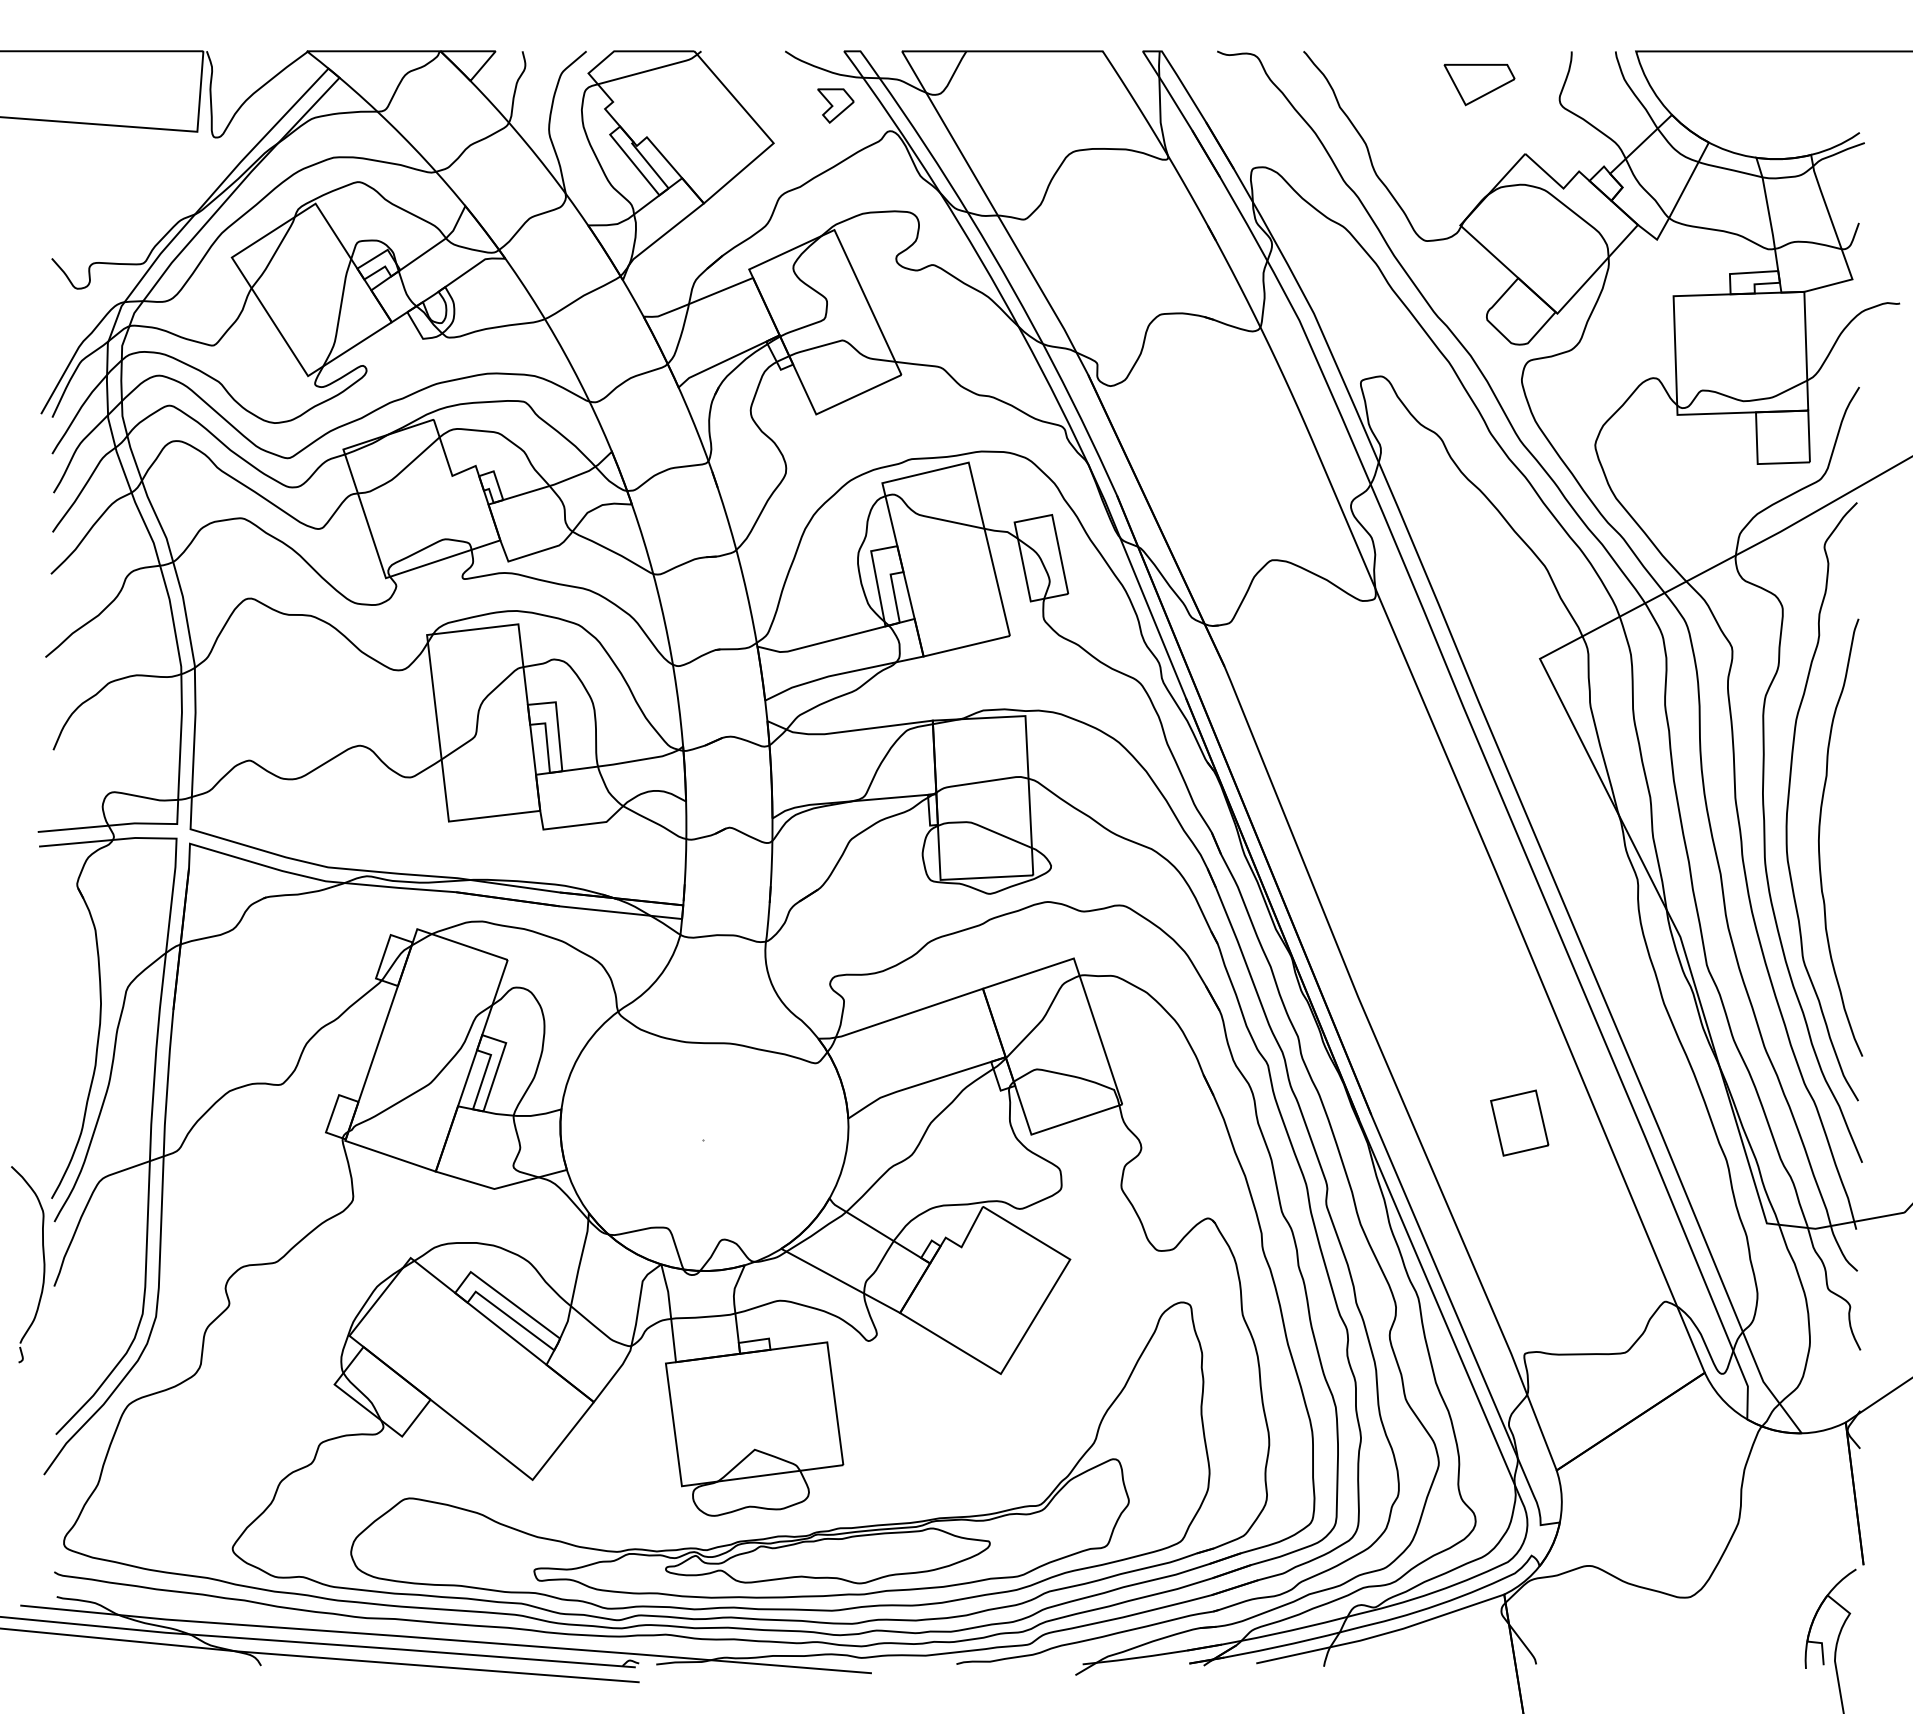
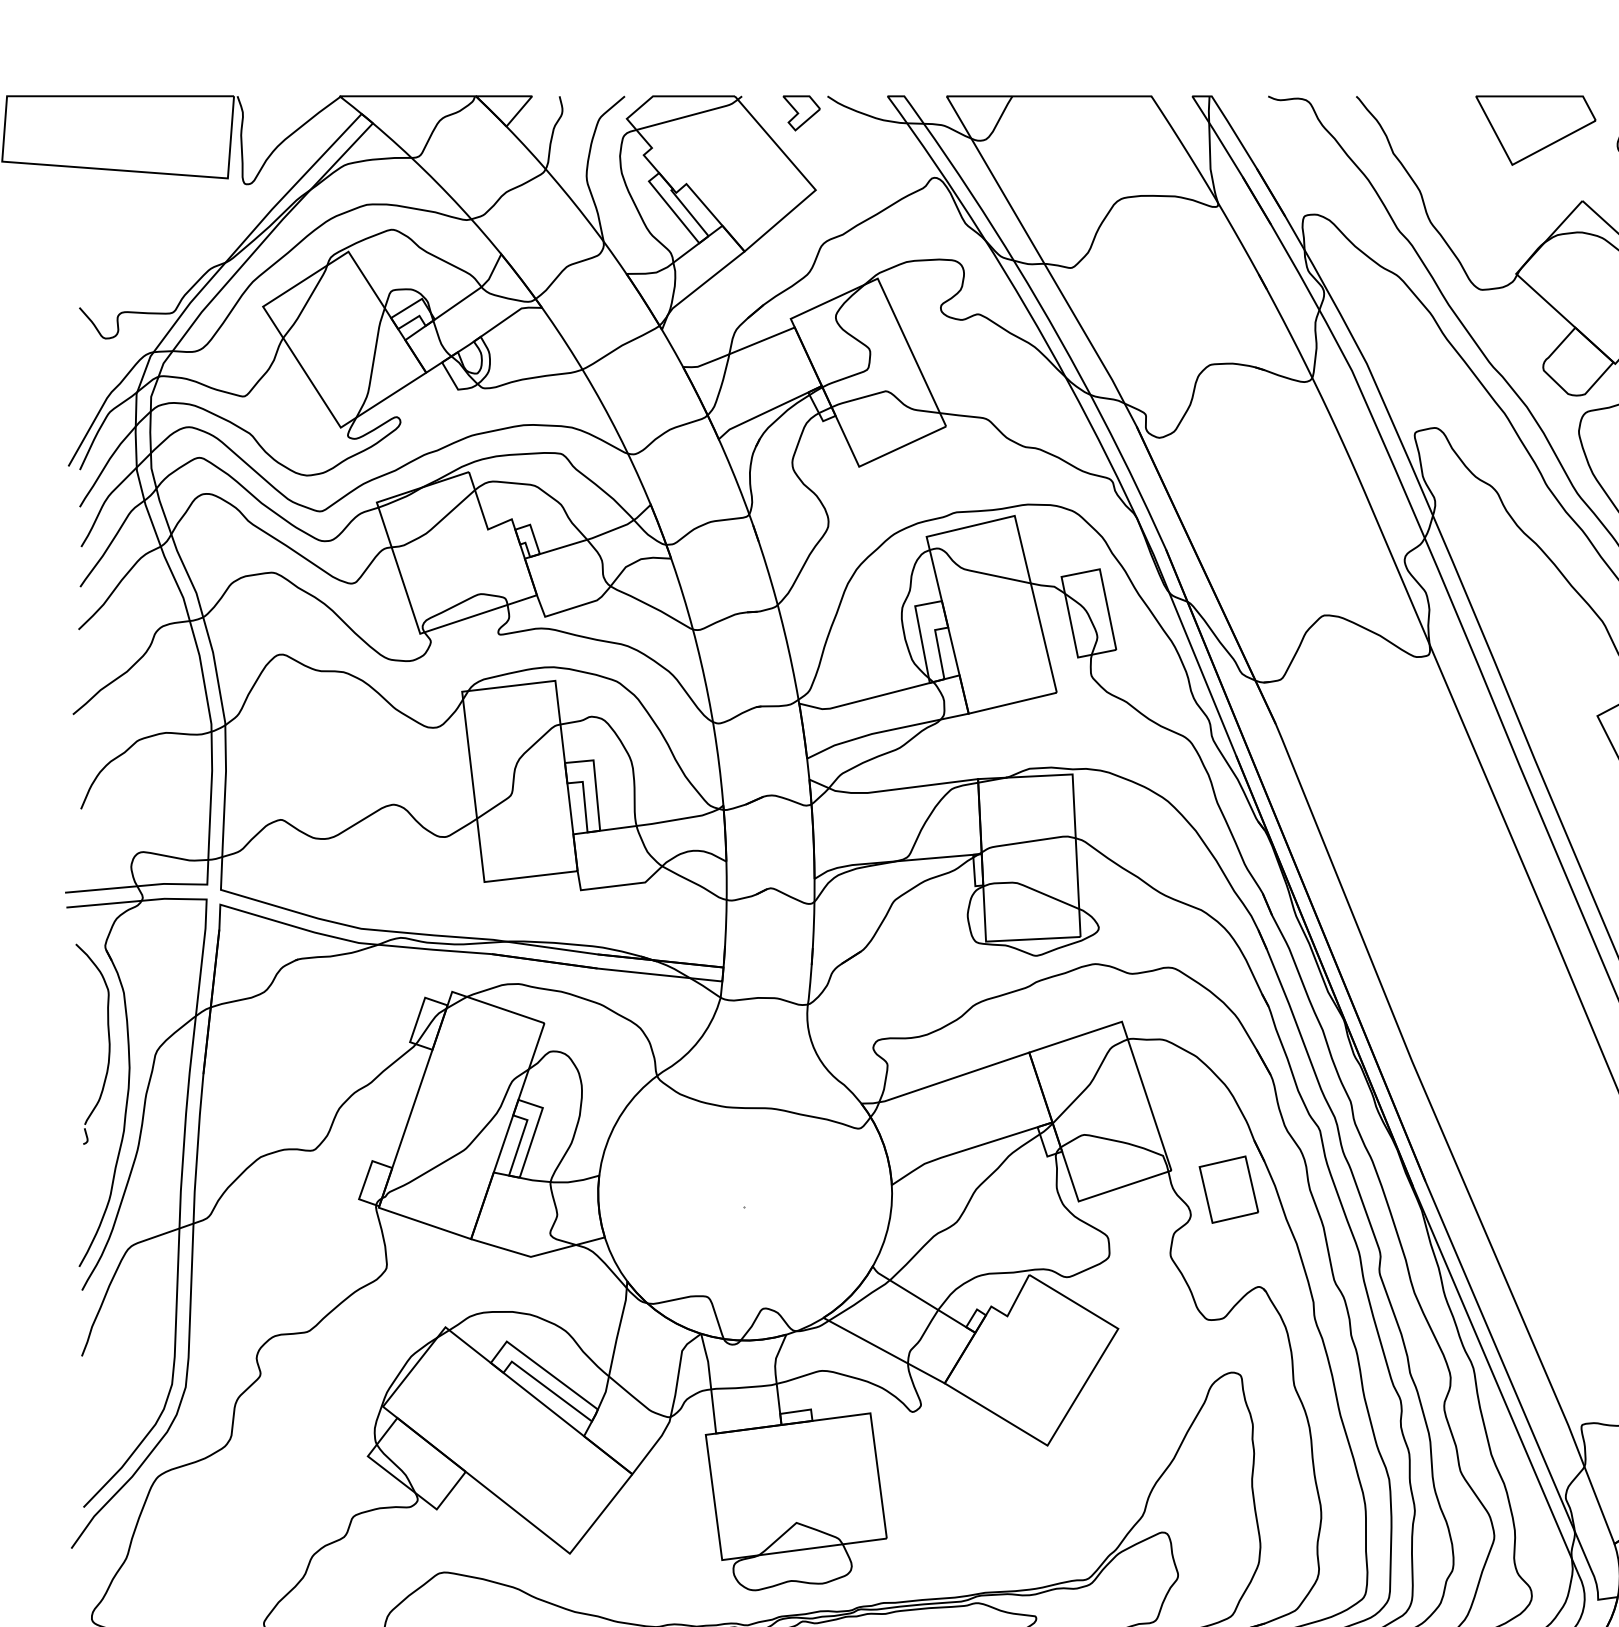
part: (1479, 84) -> (1535, 130), size x1.67
part: (835, 105) -> (801, 112), moved
part: (1519, 1122) -> (1228, 1189), moved
part: (43, 1264) -> (108, 1044), moved

